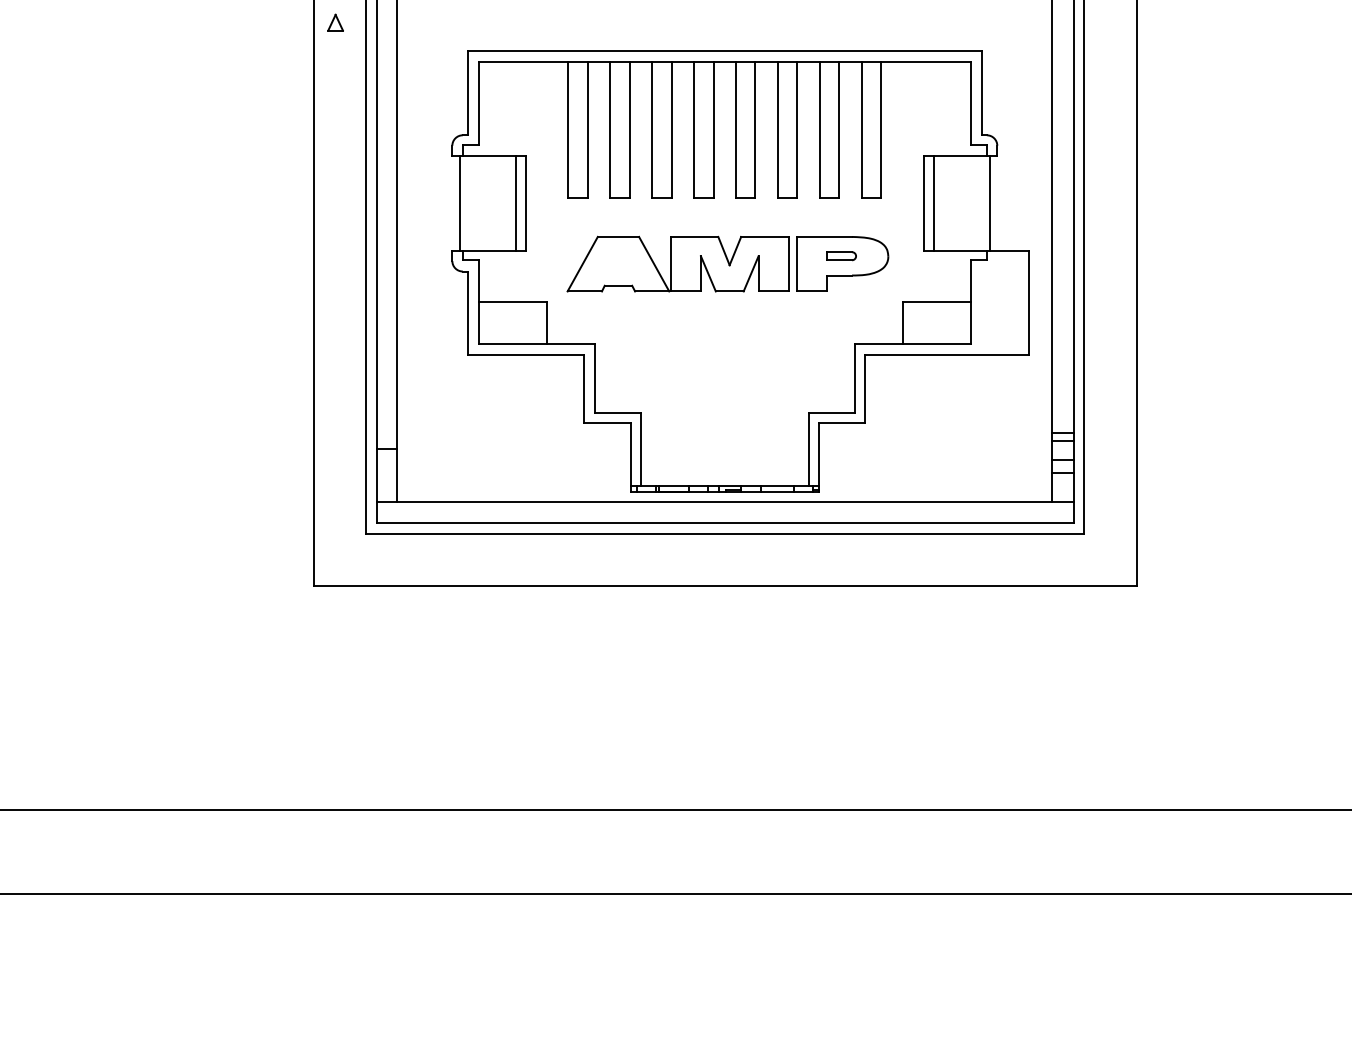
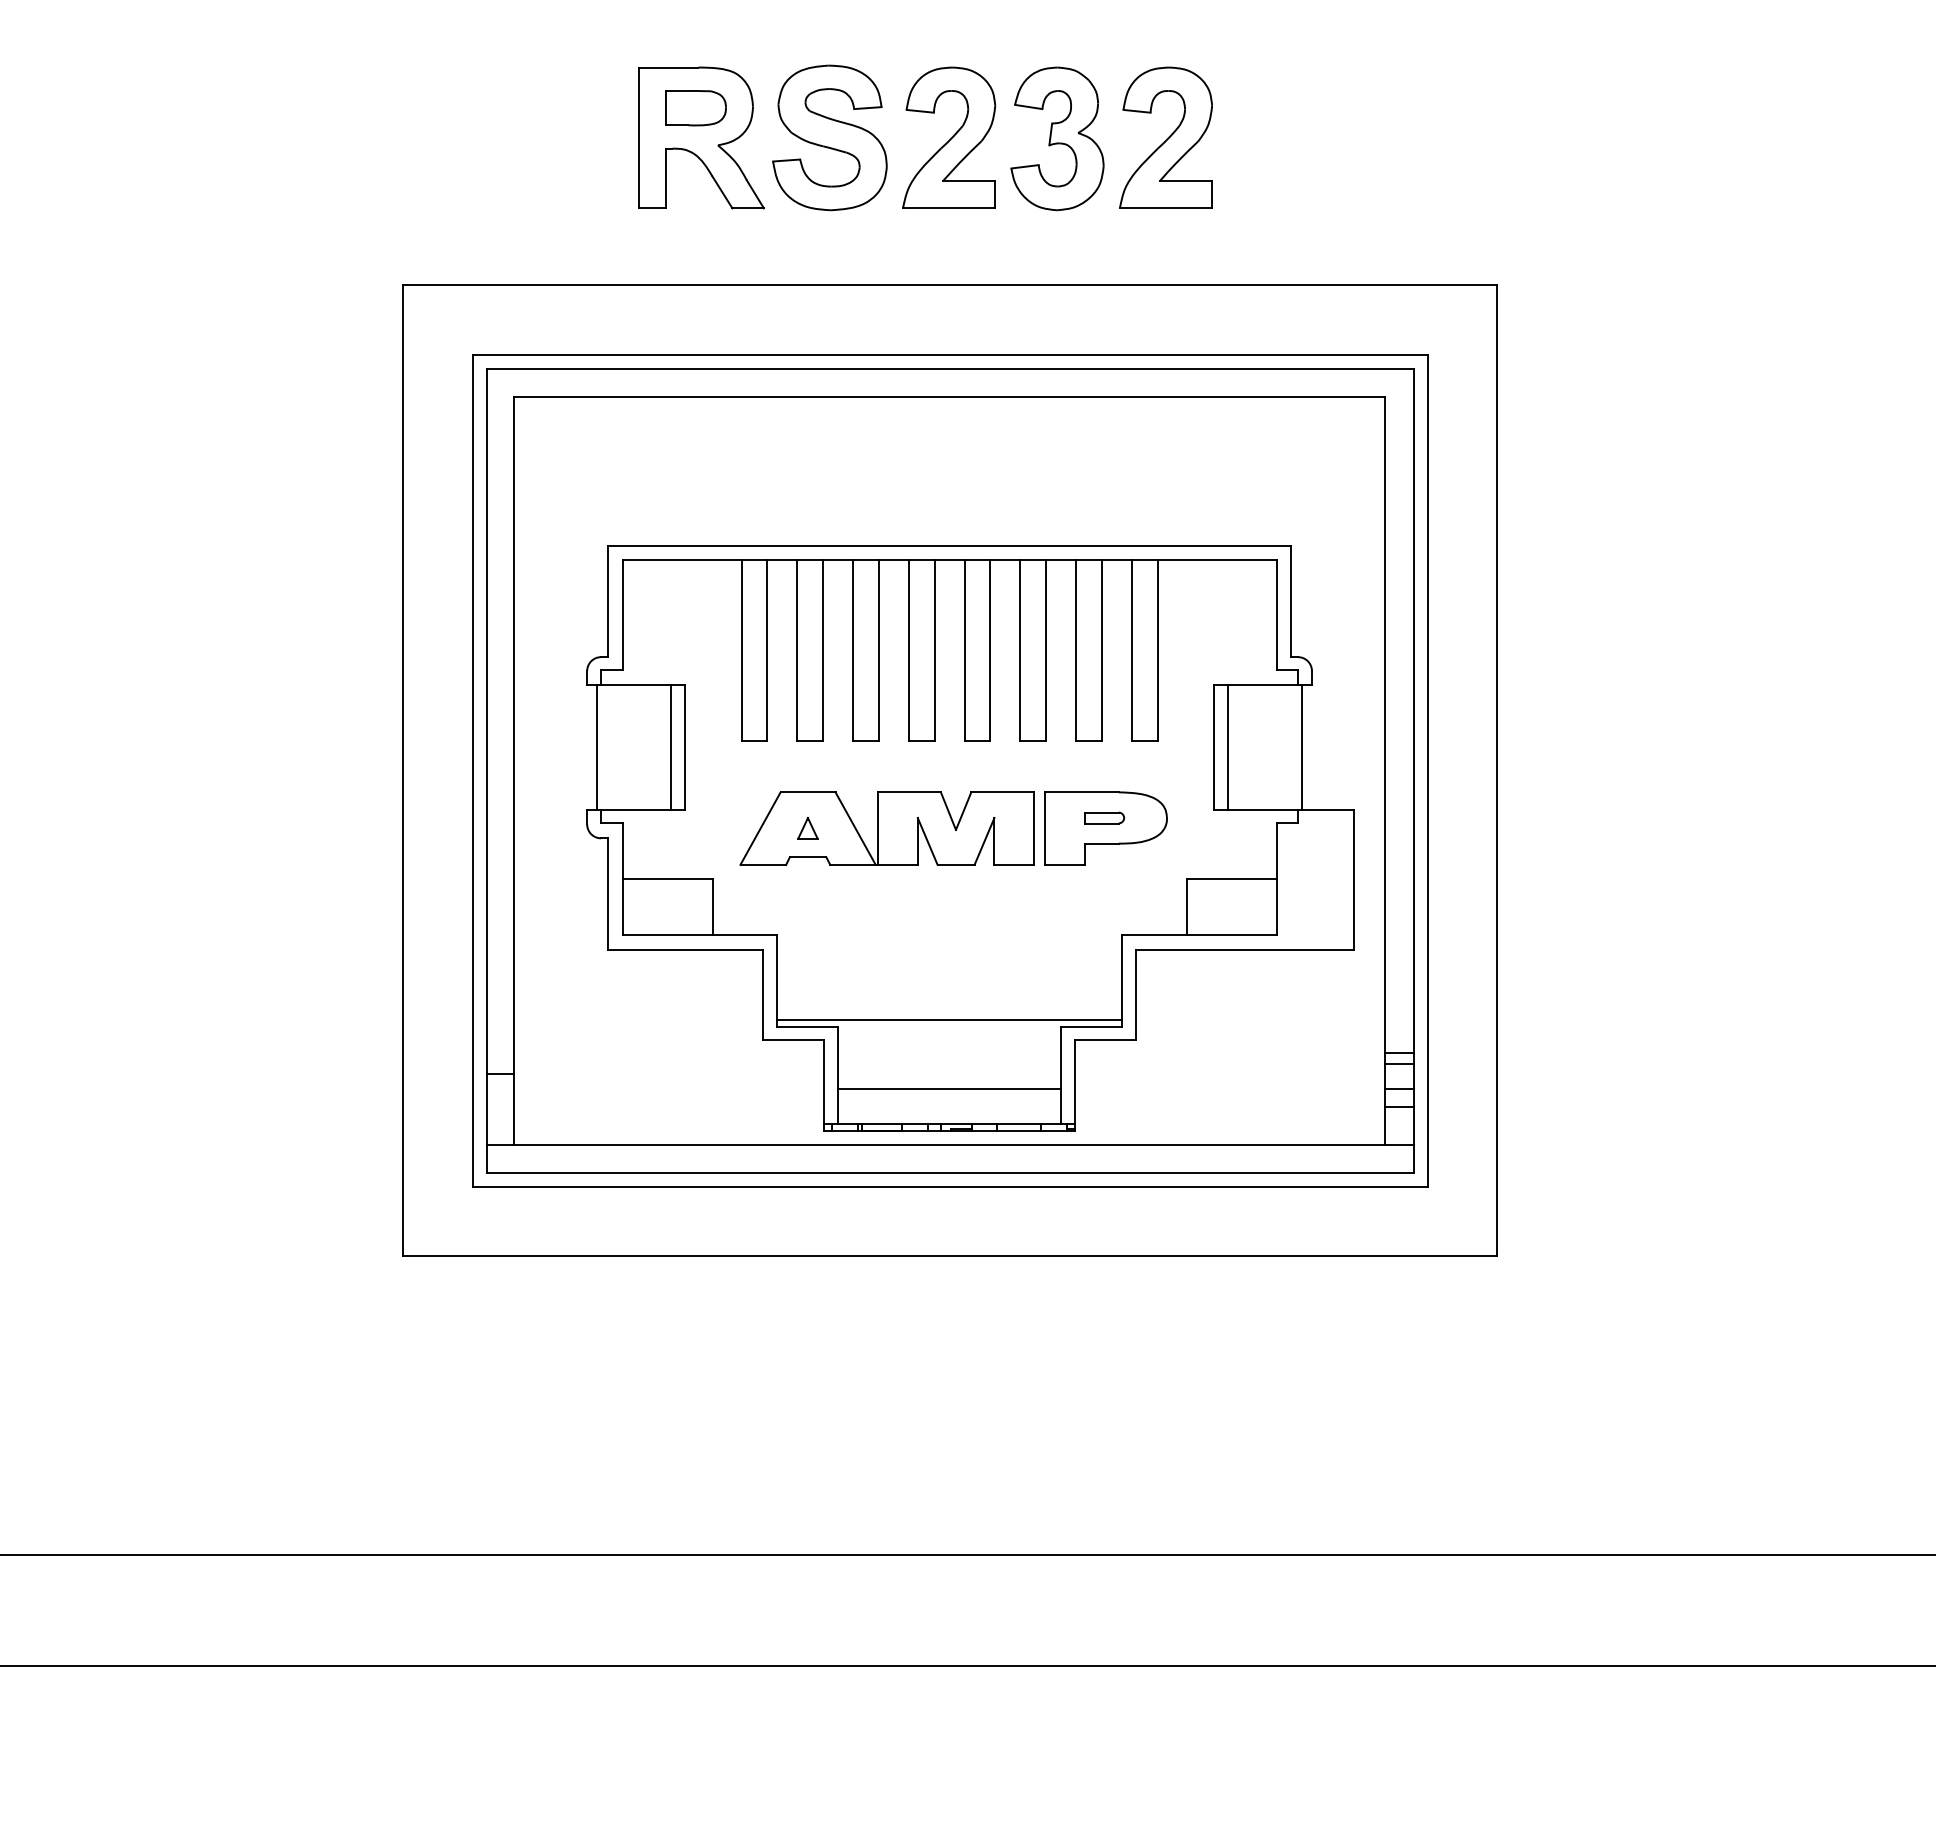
part: (335, 22) -> (807, 828), moved
line: (724, 407) -> (949, 1019), added
line: (724, 460) -> (949, 1089), added

